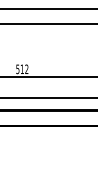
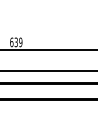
text: (22, 69) -> (16, 42), 512 -> 639

